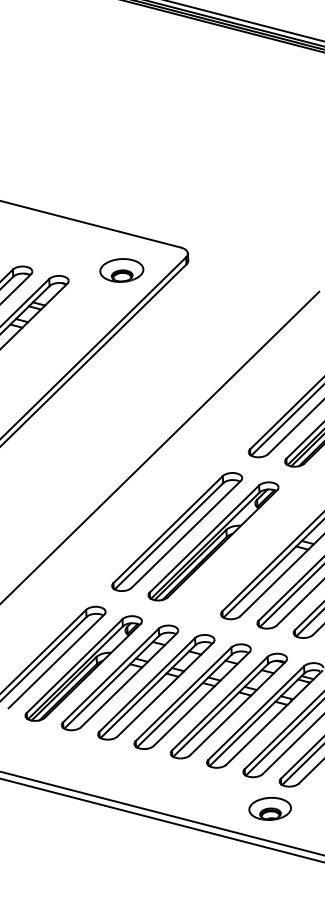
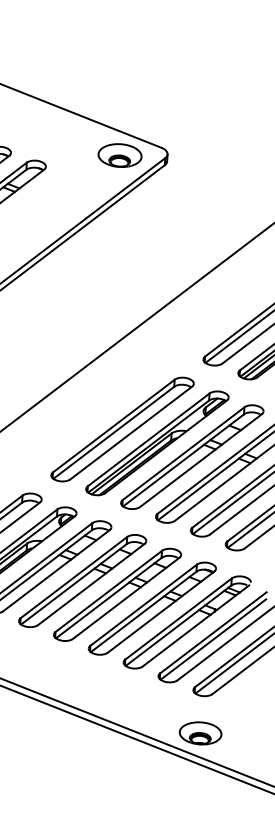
part: (121, 270) -> (119, 155), moved
part: (249, 550) -> (192, 456), added
part: (269, 808) -> (199, 732), moved

